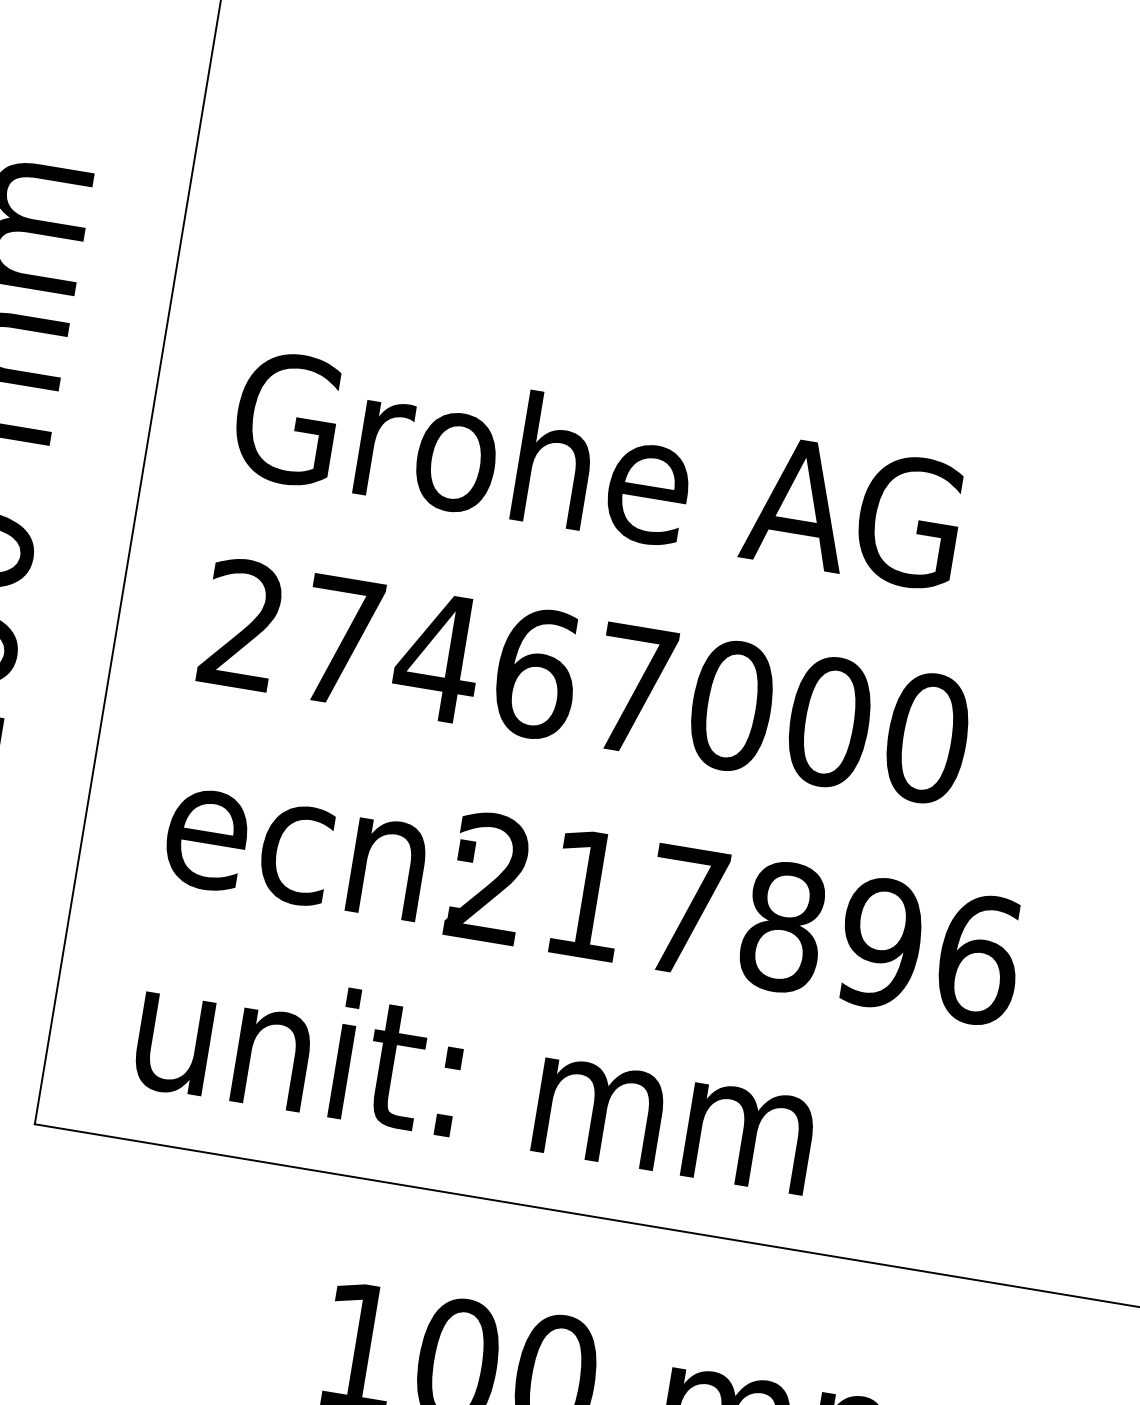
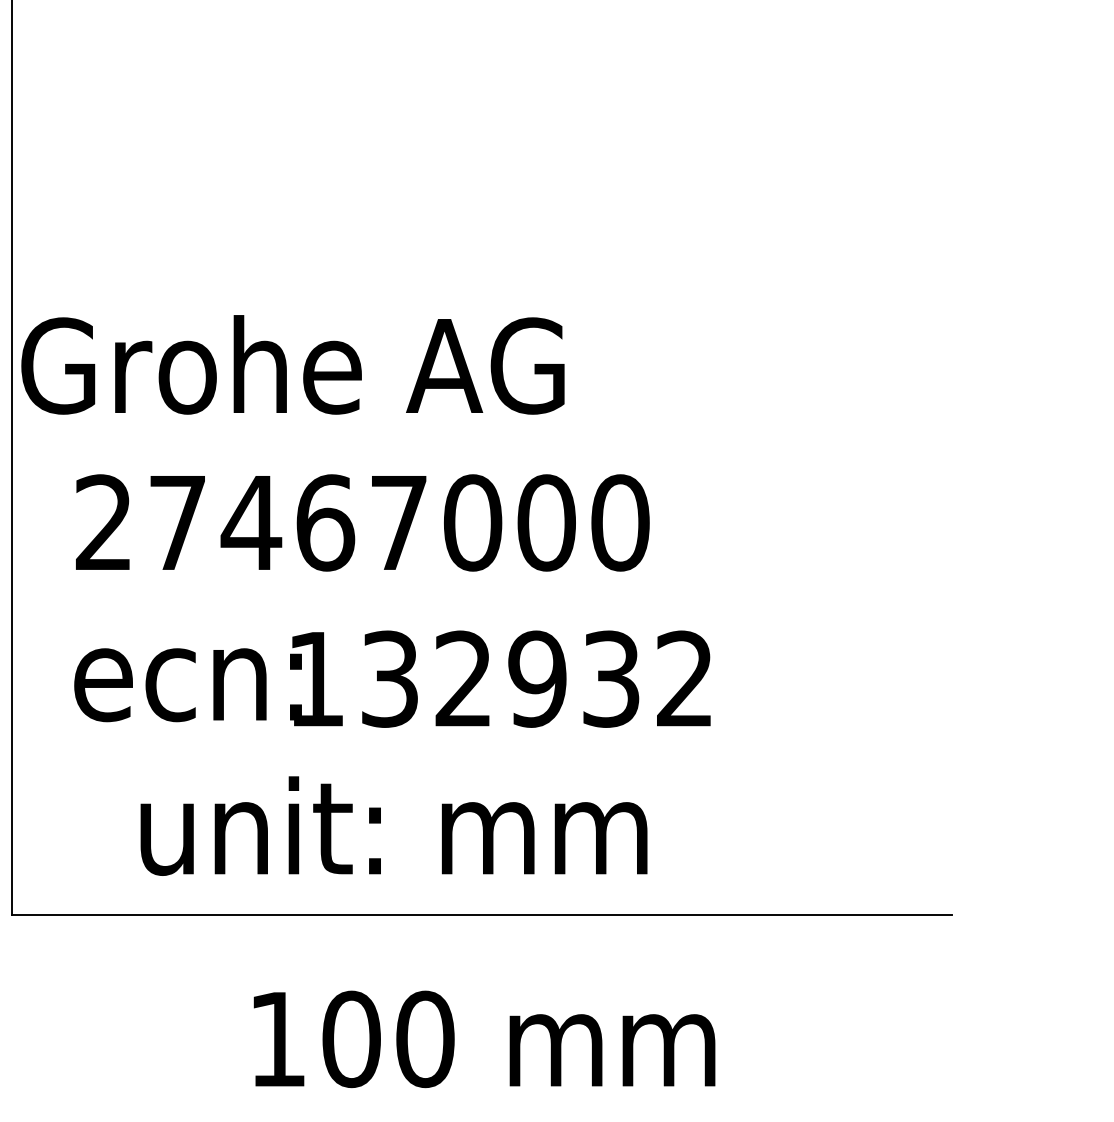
text: (597, 467) -> (292, 364), moved
text: (735, 918) -> (501, 678), 217896 -> 132932
text: (476, 1075) -> (393, 825), moved

